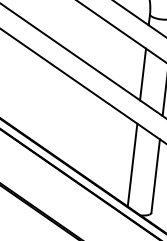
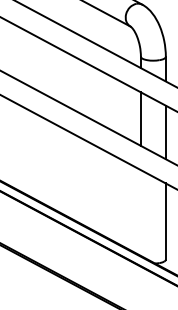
line: (132, 164) -> (140, 212), removed

